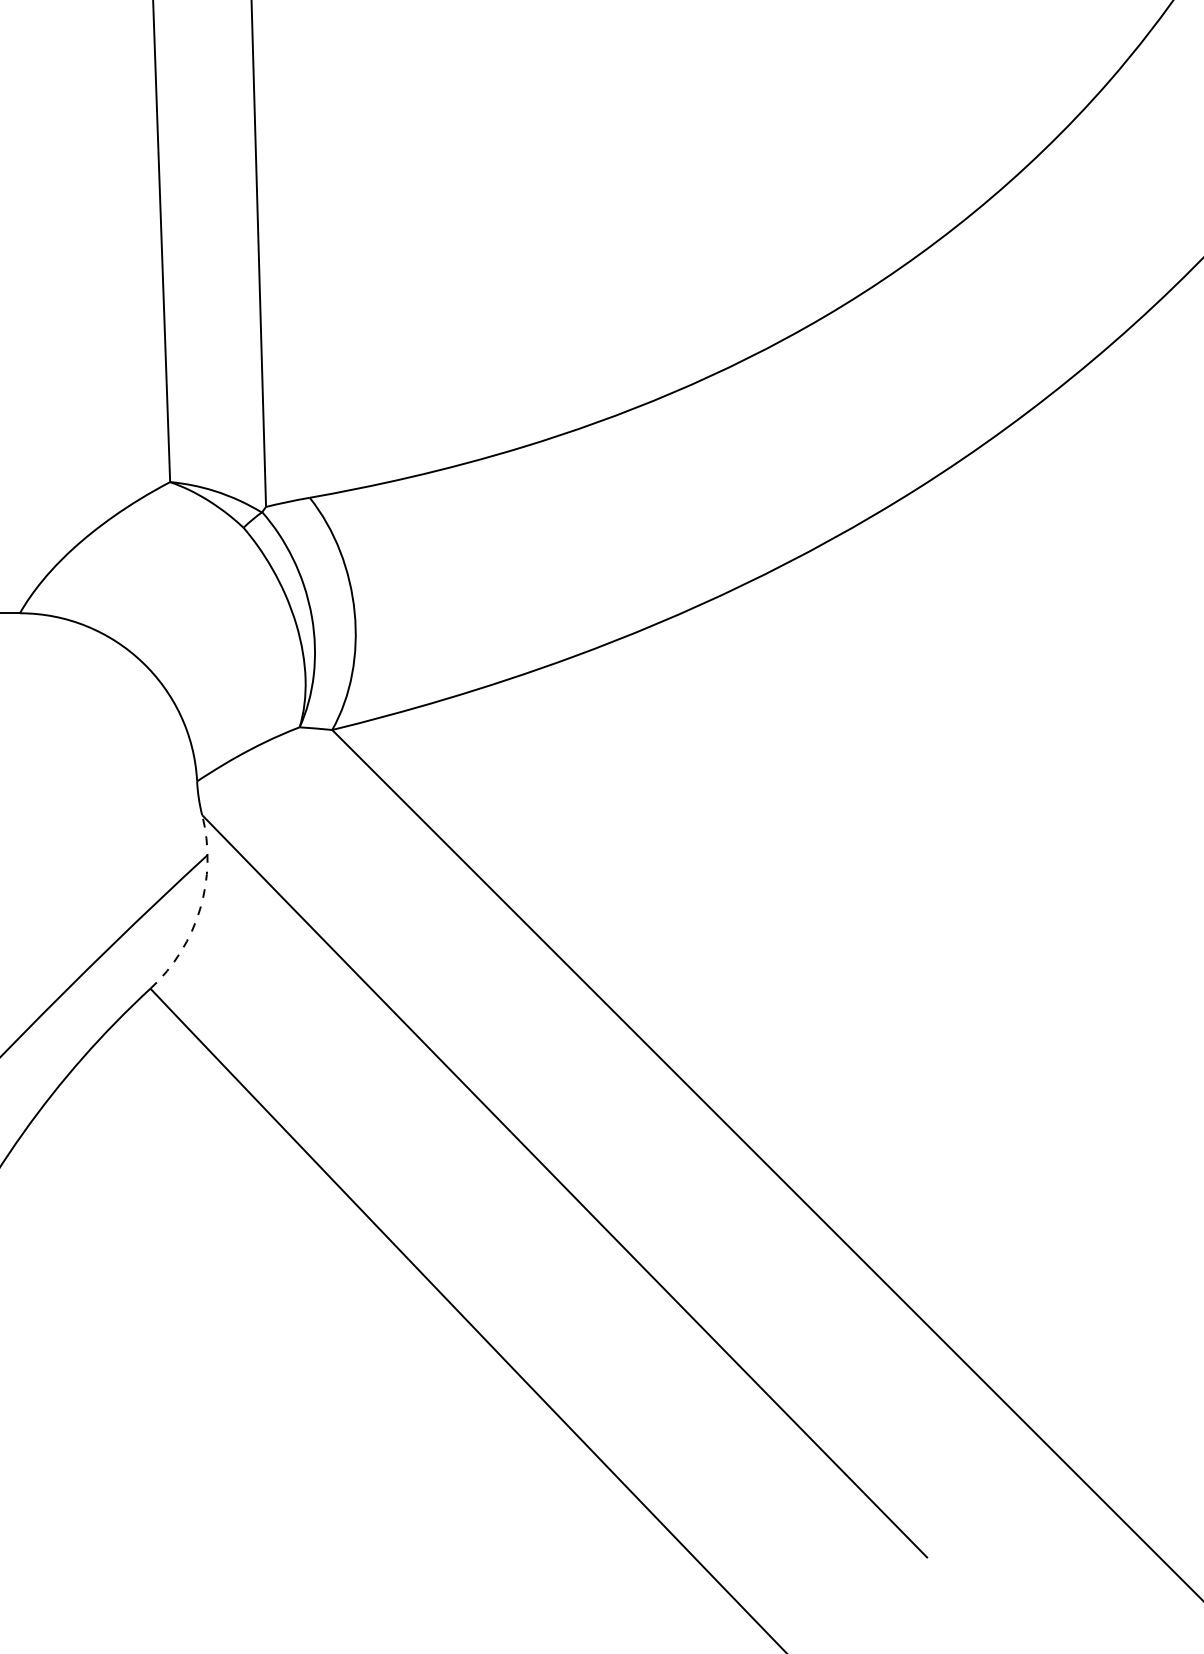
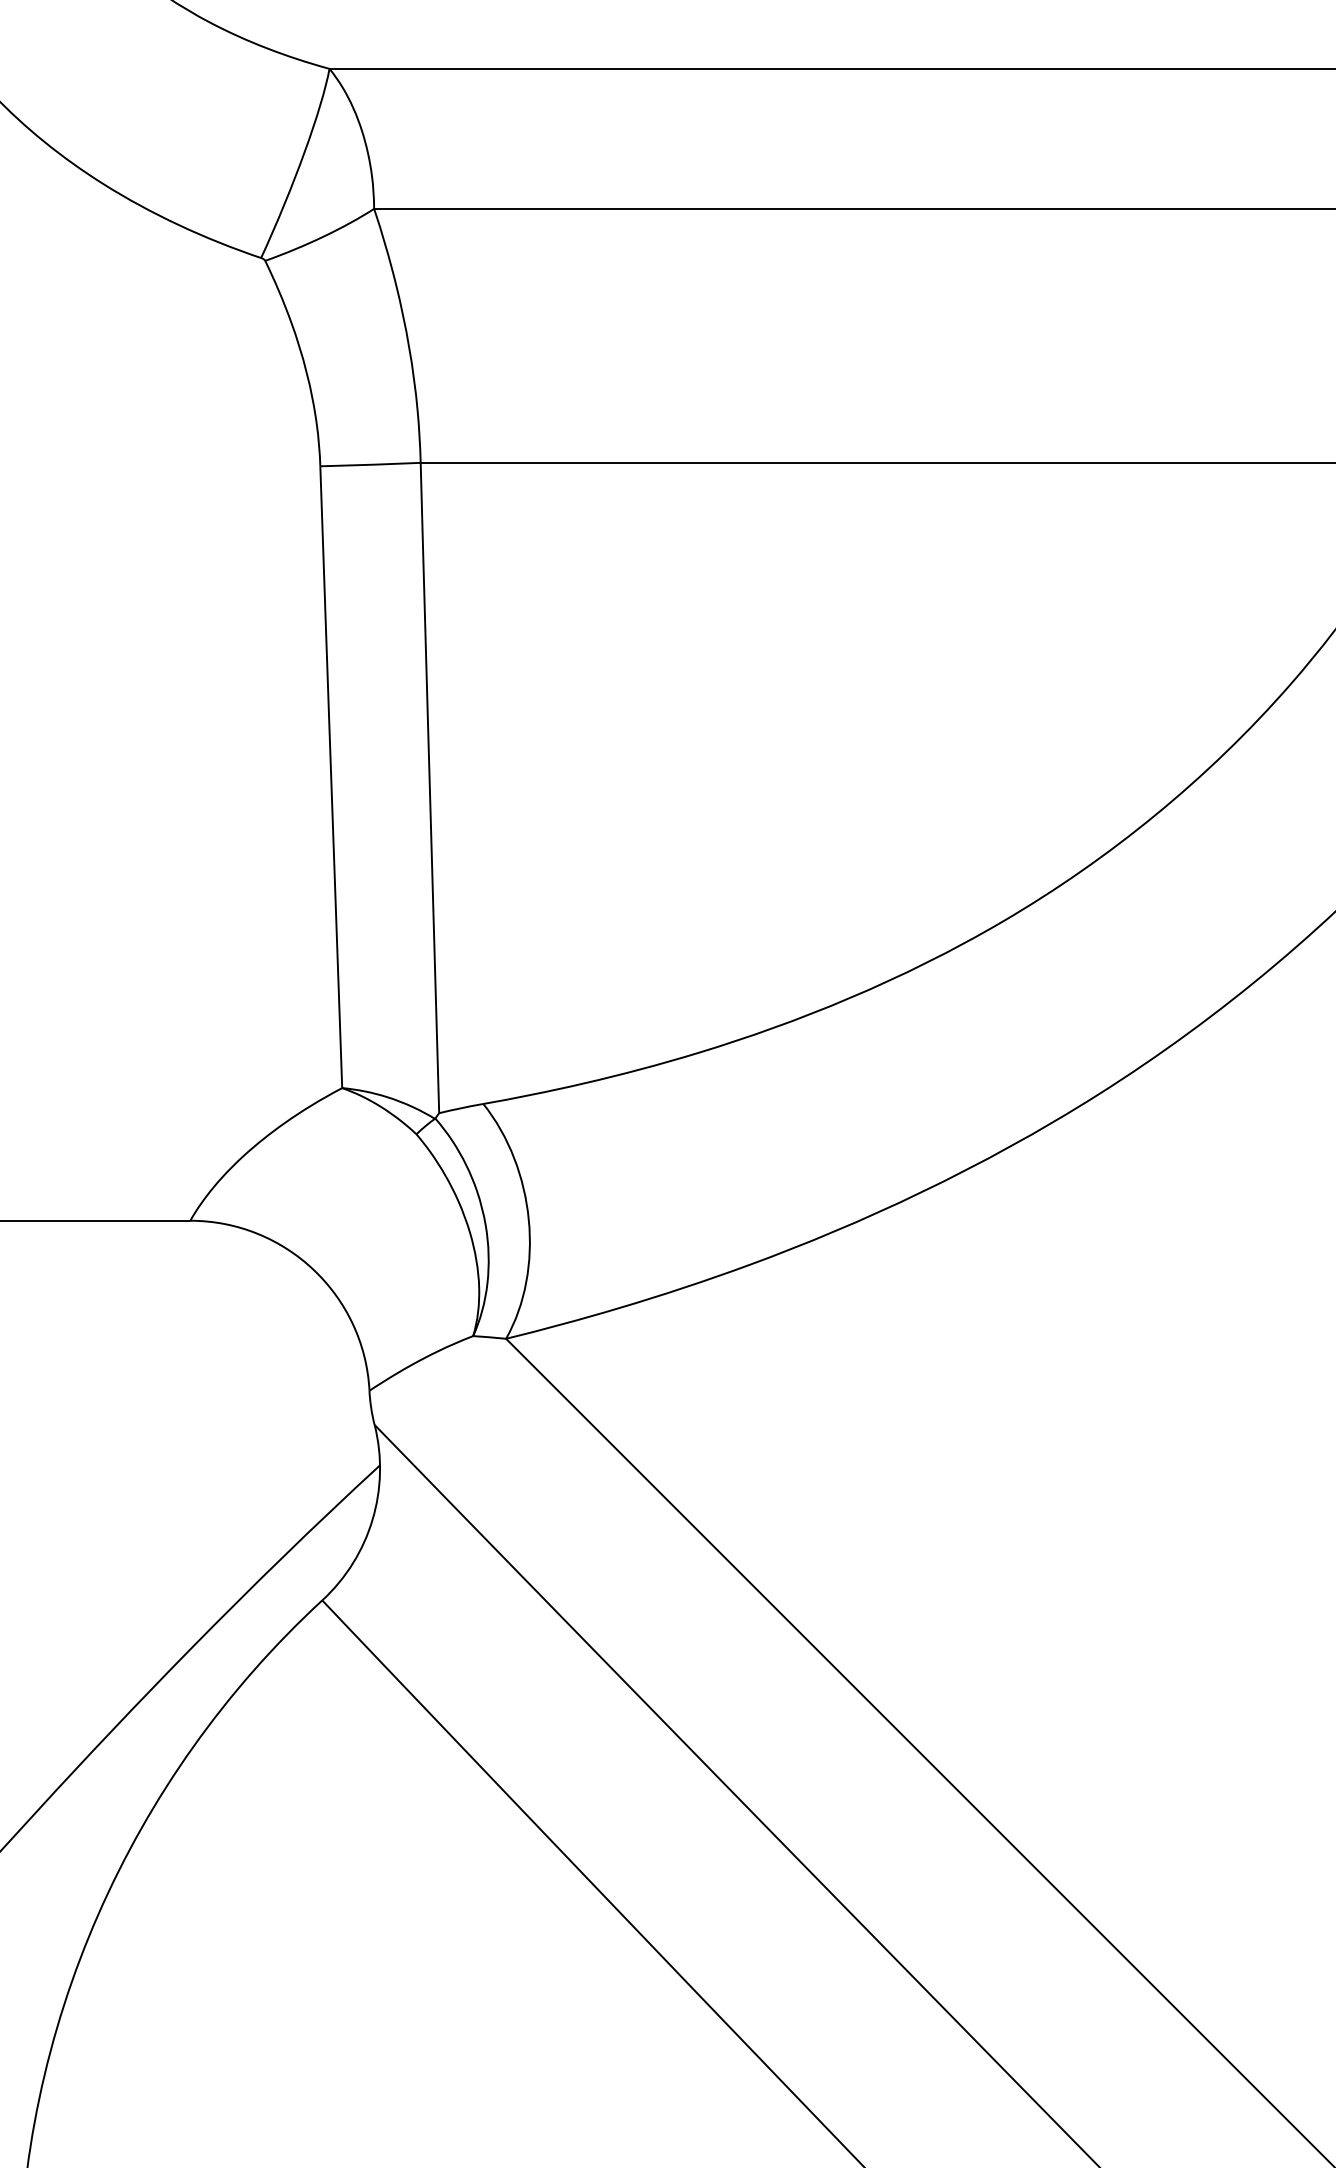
arc: (200, 908) -> (372, 1519), dashed -> solid

